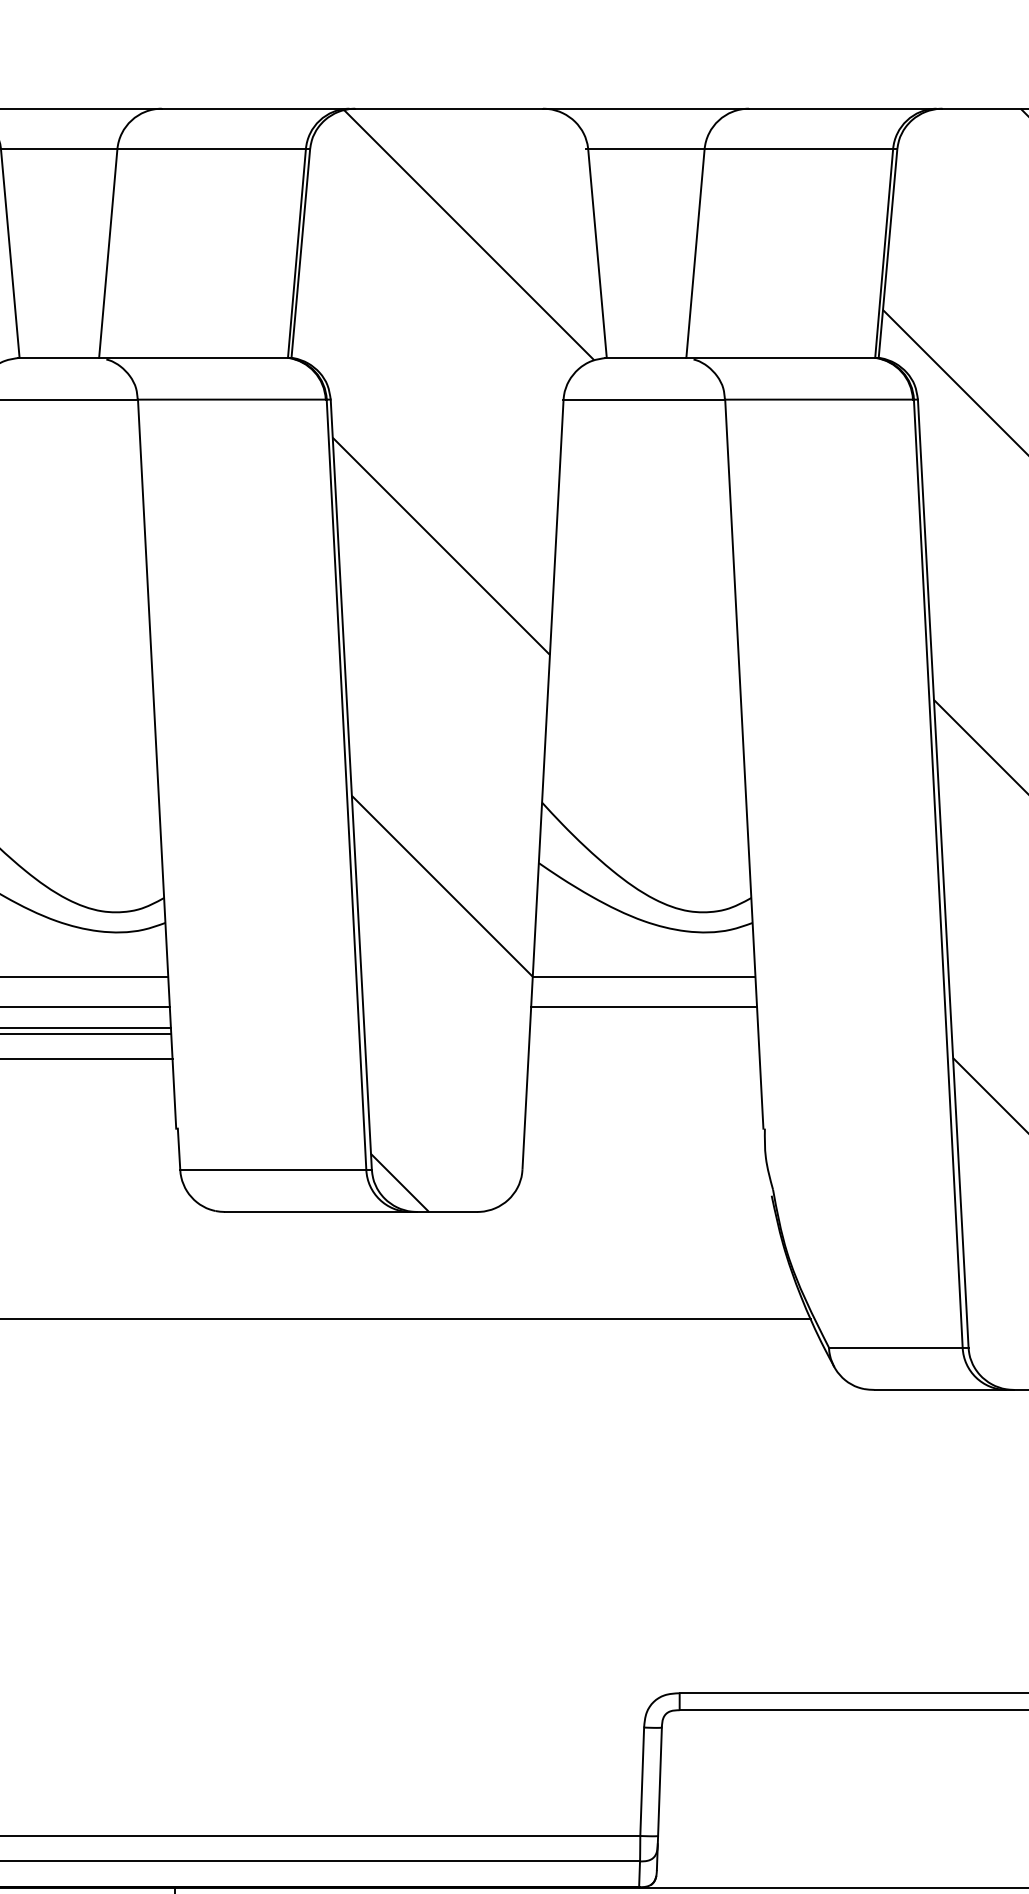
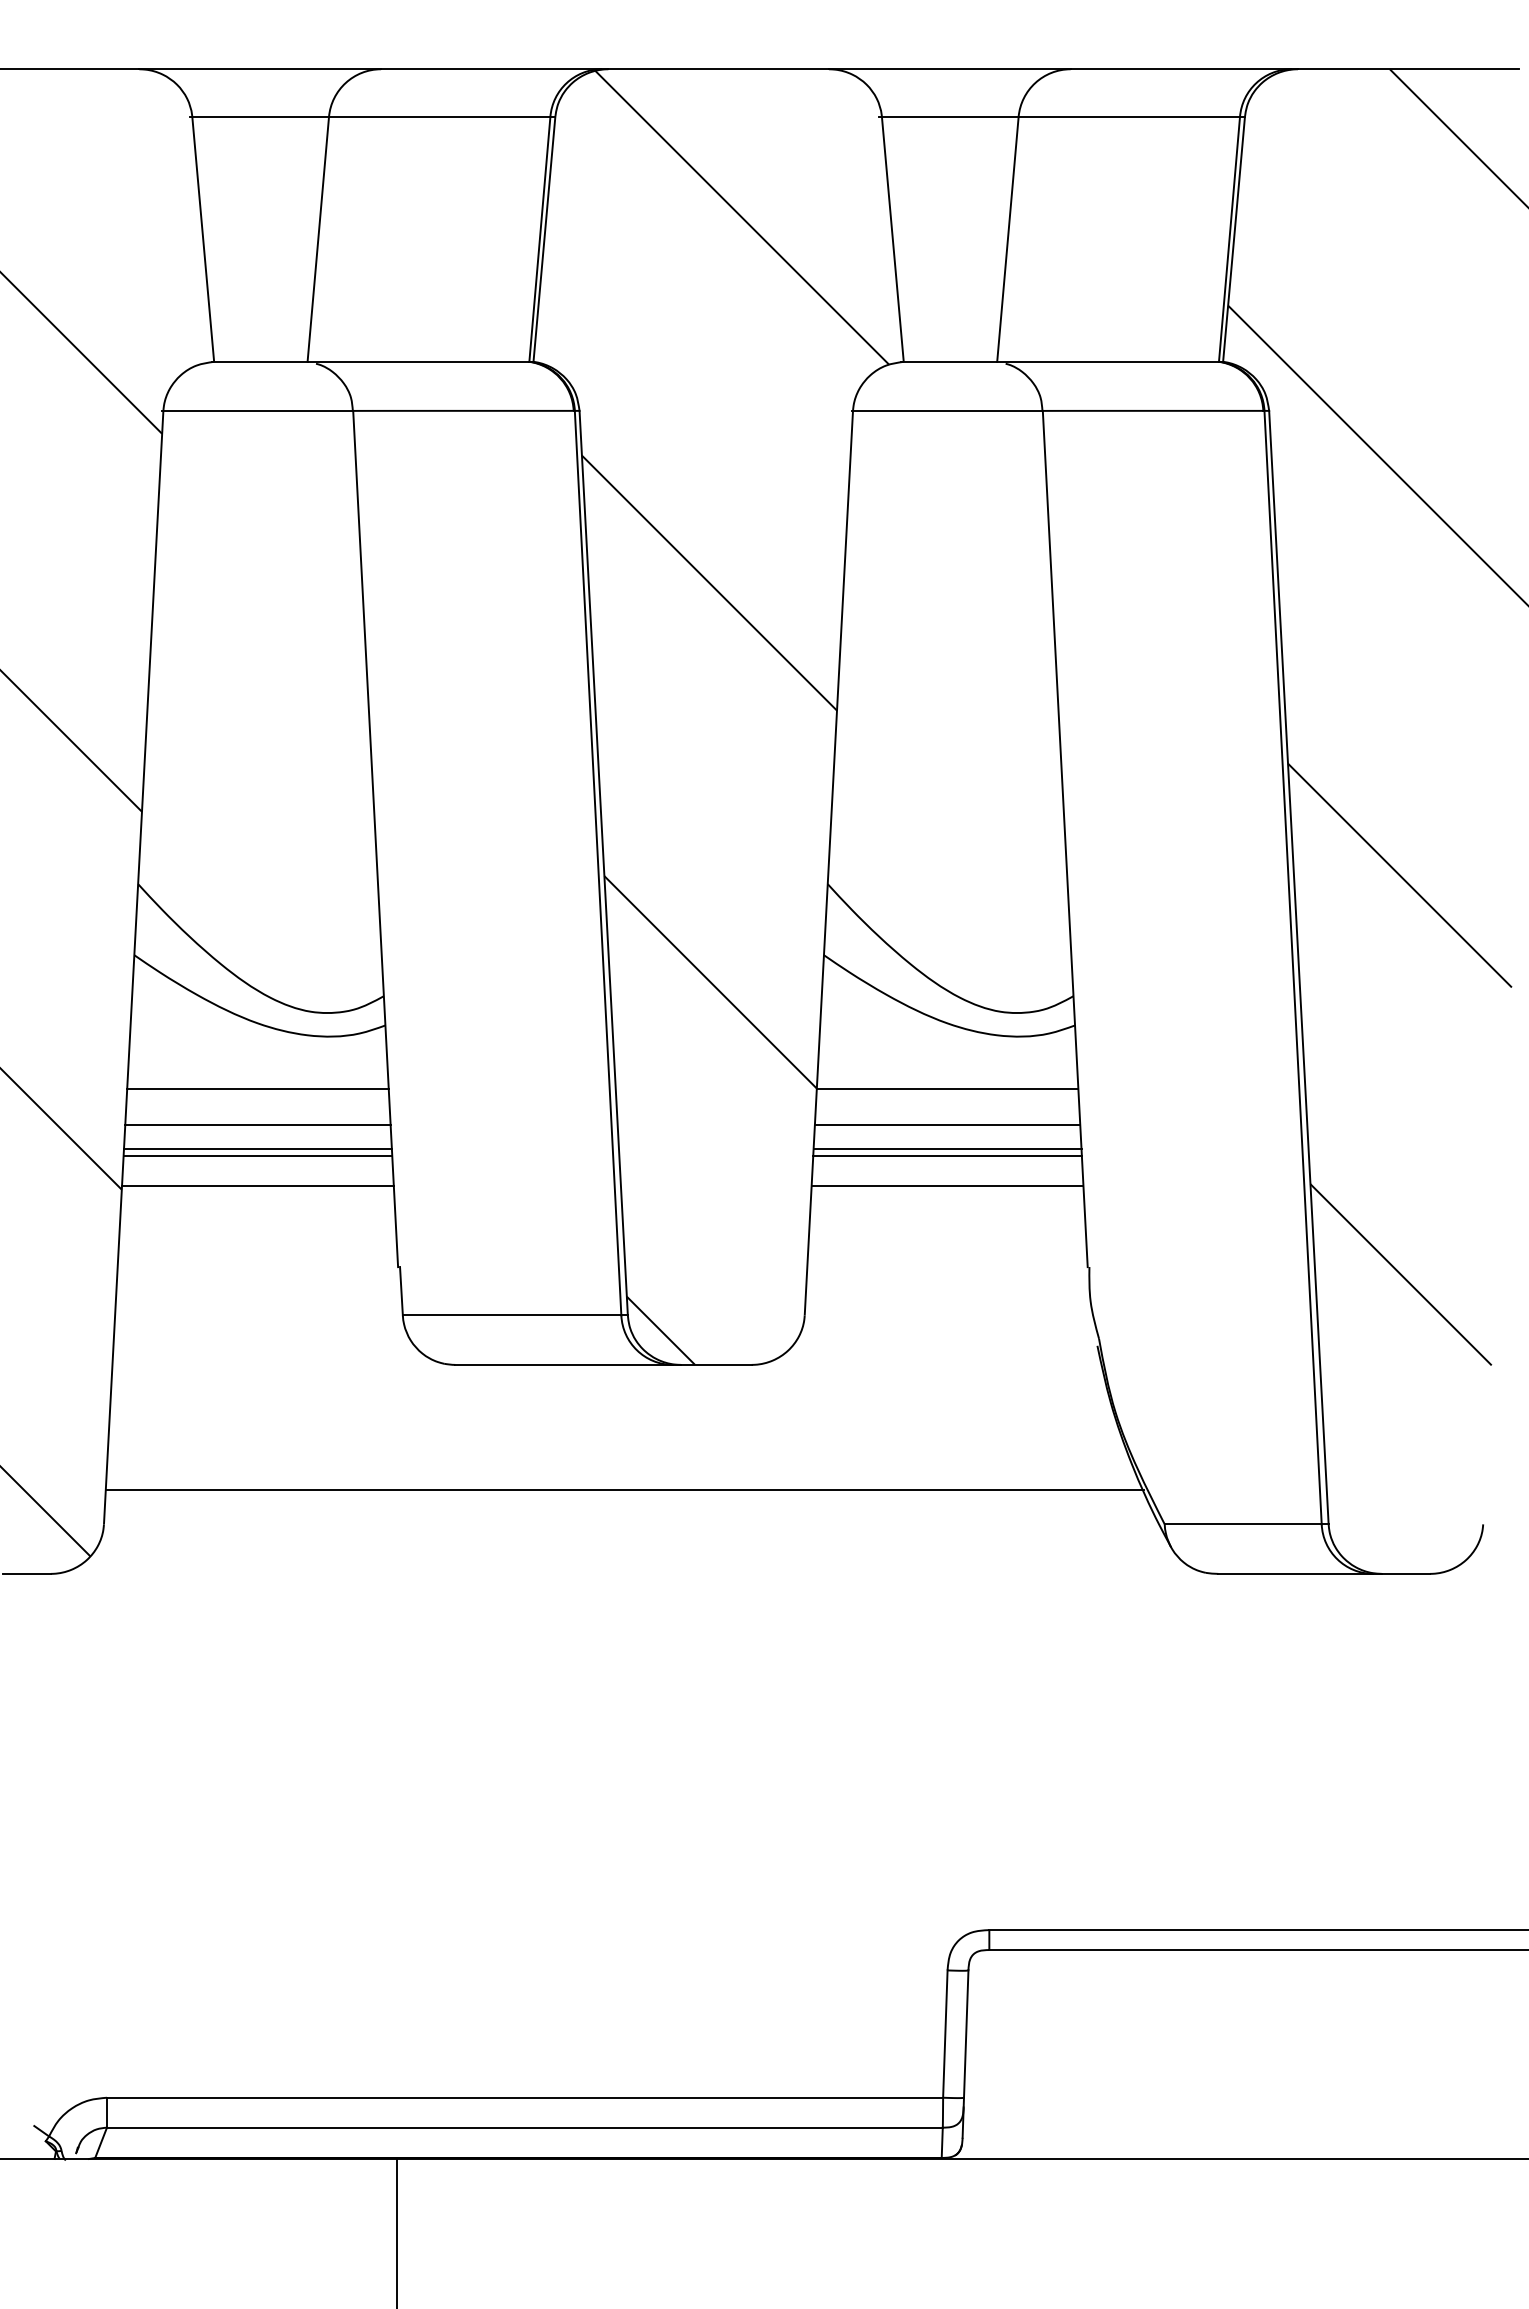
line: (644, 1027) -> (947, 1148), added
line: (644, 1033) -> (947, 1155), added
line: (644, 1059) -> (947, 1185), added

